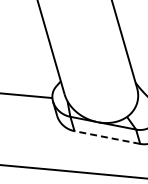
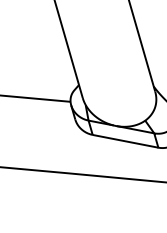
line: (107, 137) -> (125, 141), dashed -> solid

